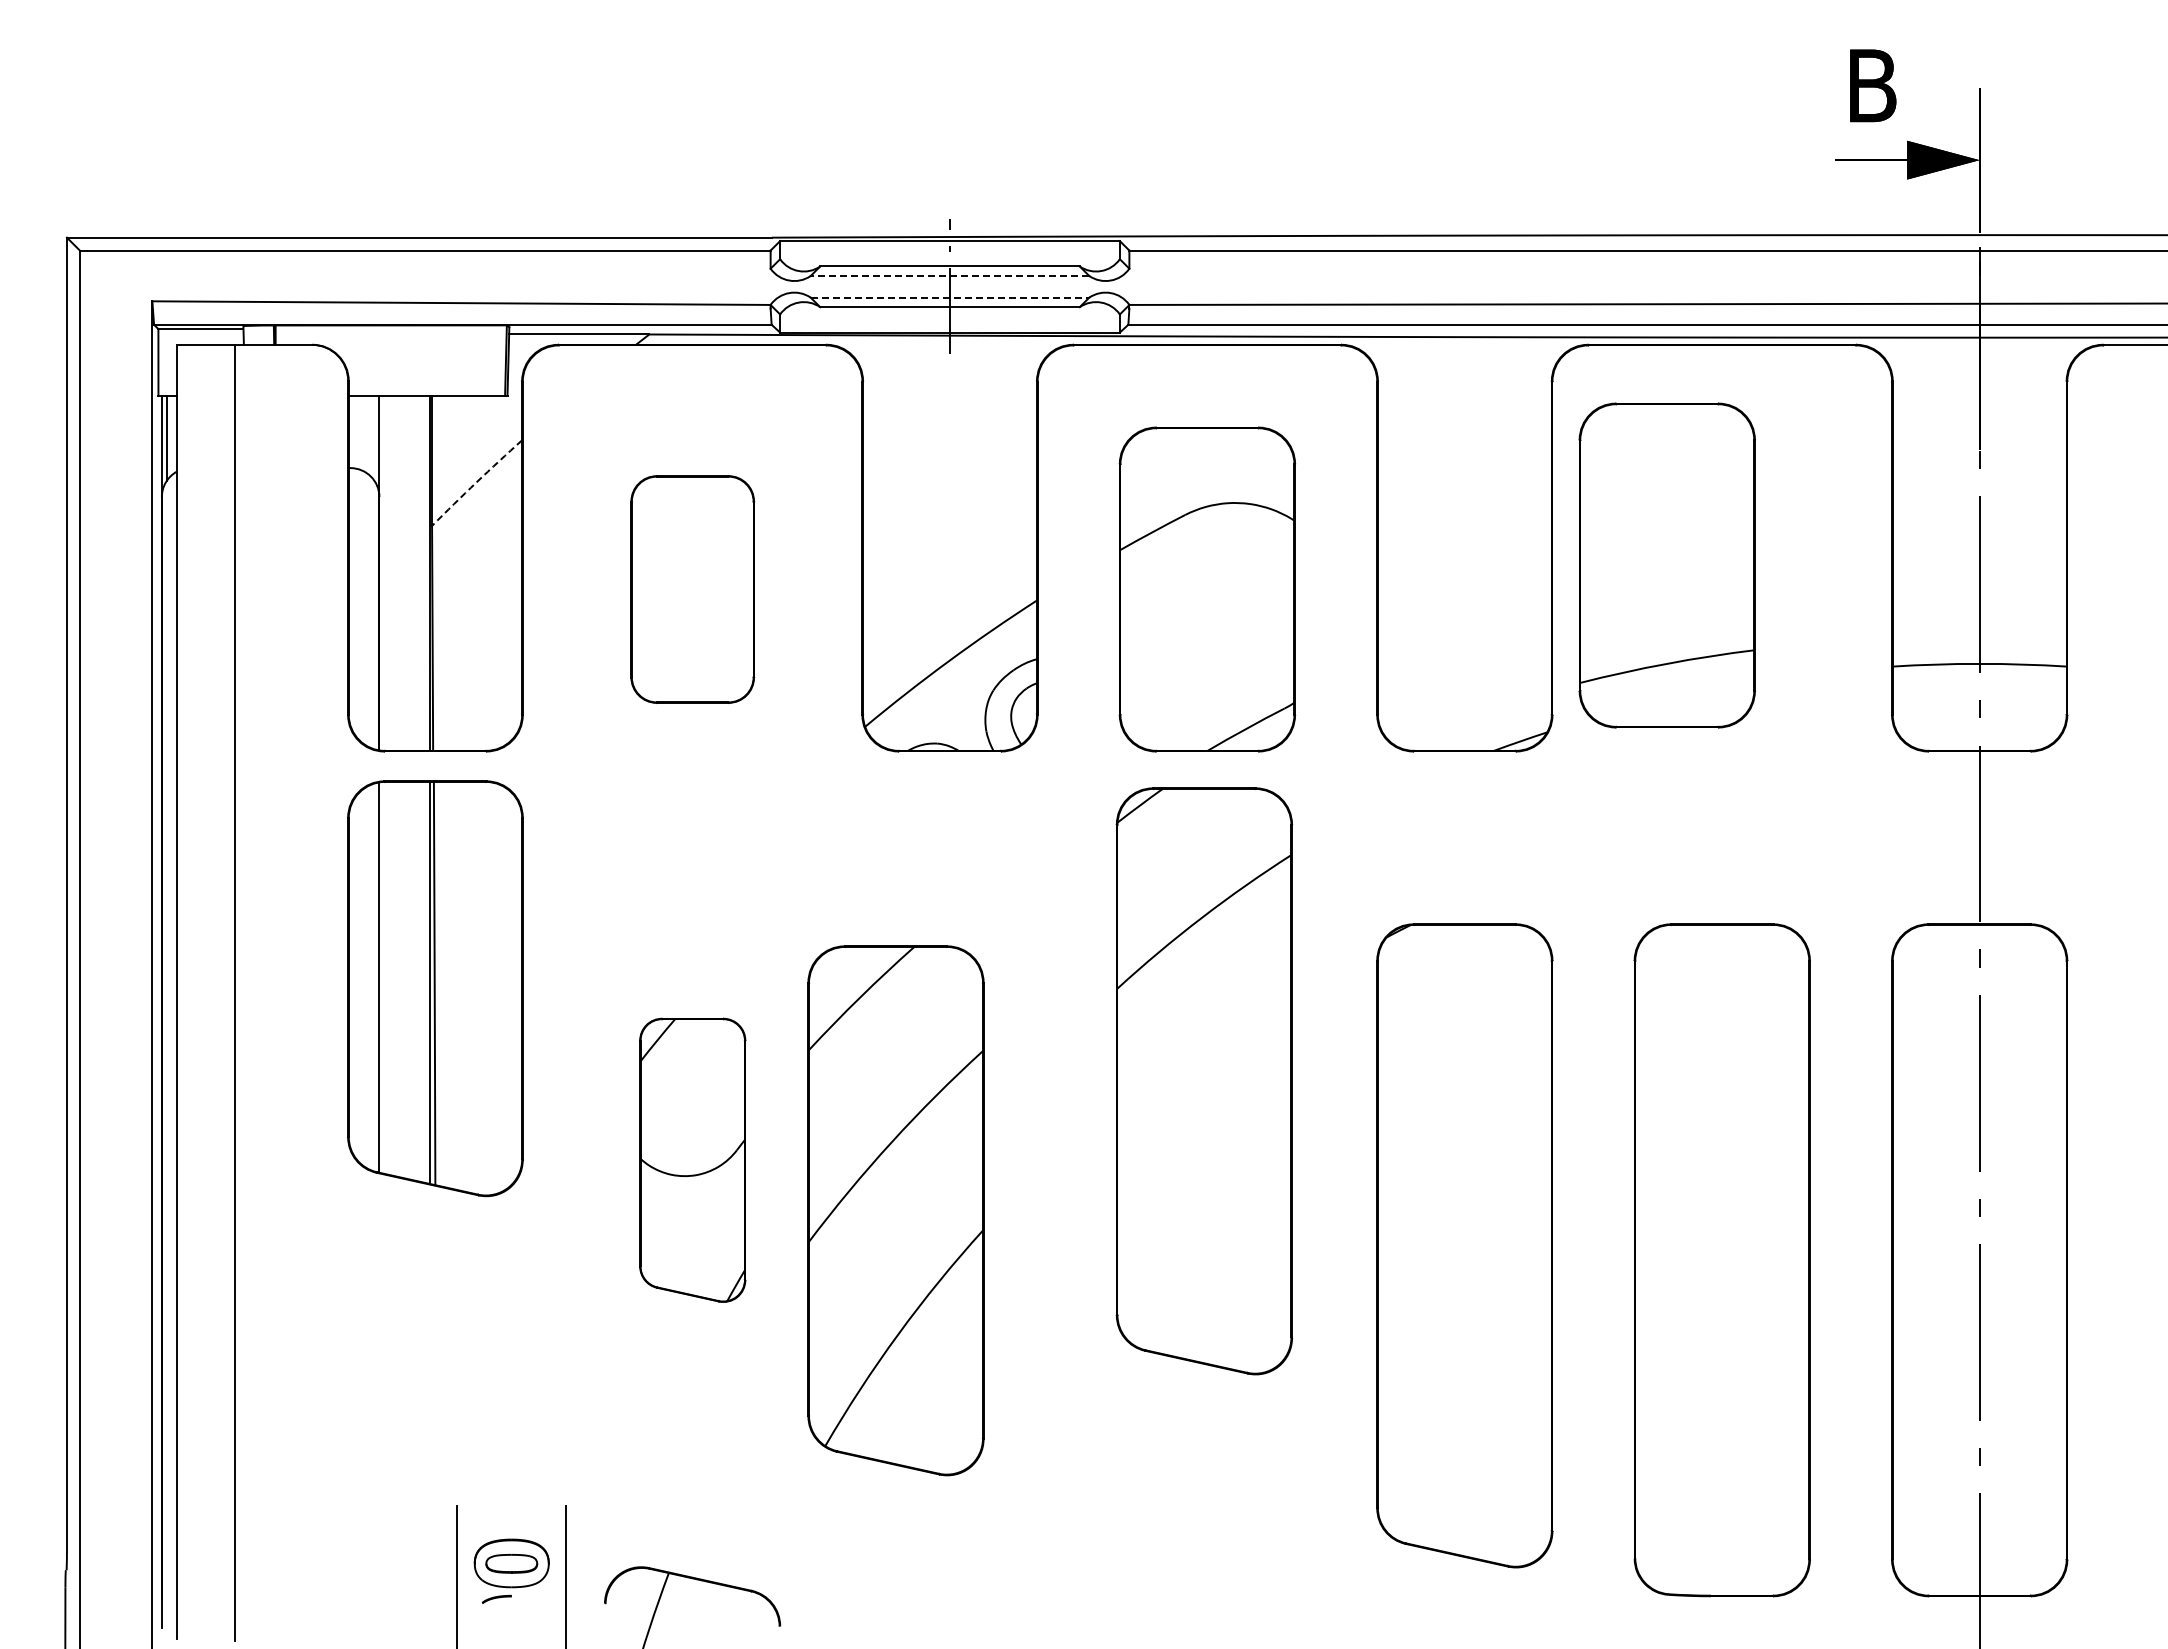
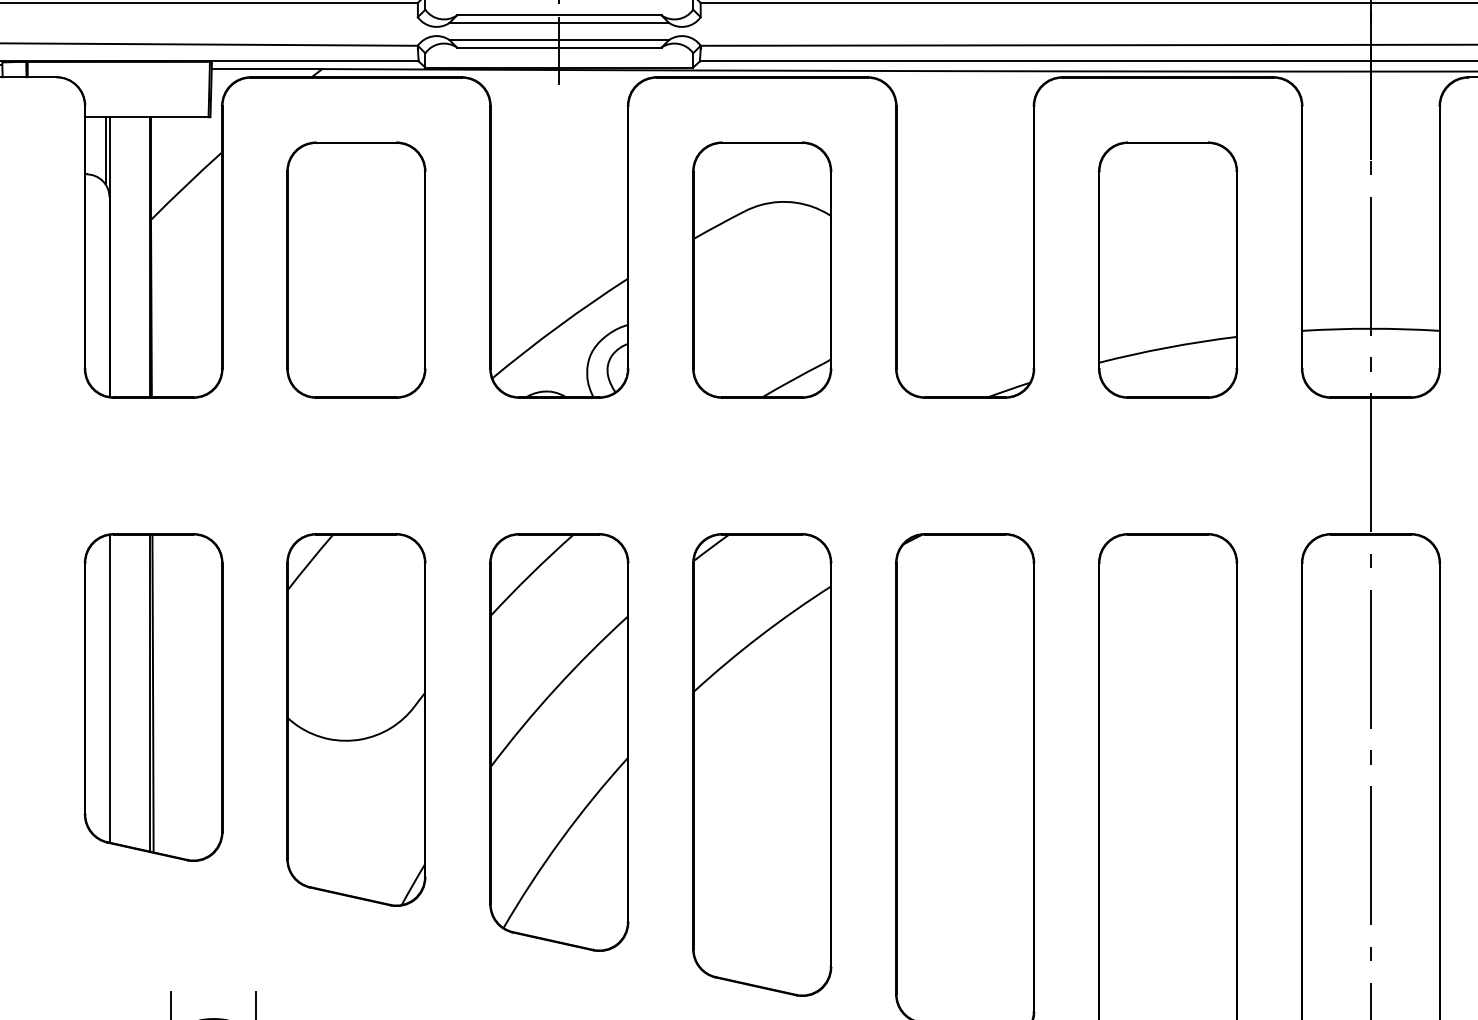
line: (949, 275) -> (558, 22), dashed -> solid
line: (950, 297) -> (559, 39), dashed -> solid
line: (374, 437) -> (105, 150), added
arc: (476, 482) -> (186, 185), dashed -> solid
part: (1666, 565) -> (1167, 270), moved
part: (692, 589) -> (356, 270), size x1.43
part: (435, 988) -> (153, 697), moved
part: (1204, 1081) -> (762, 765), moved
part: (692, 1160) -> (356, 720), size x1.67
part: (895, 1210) -> (558, 742), moved

